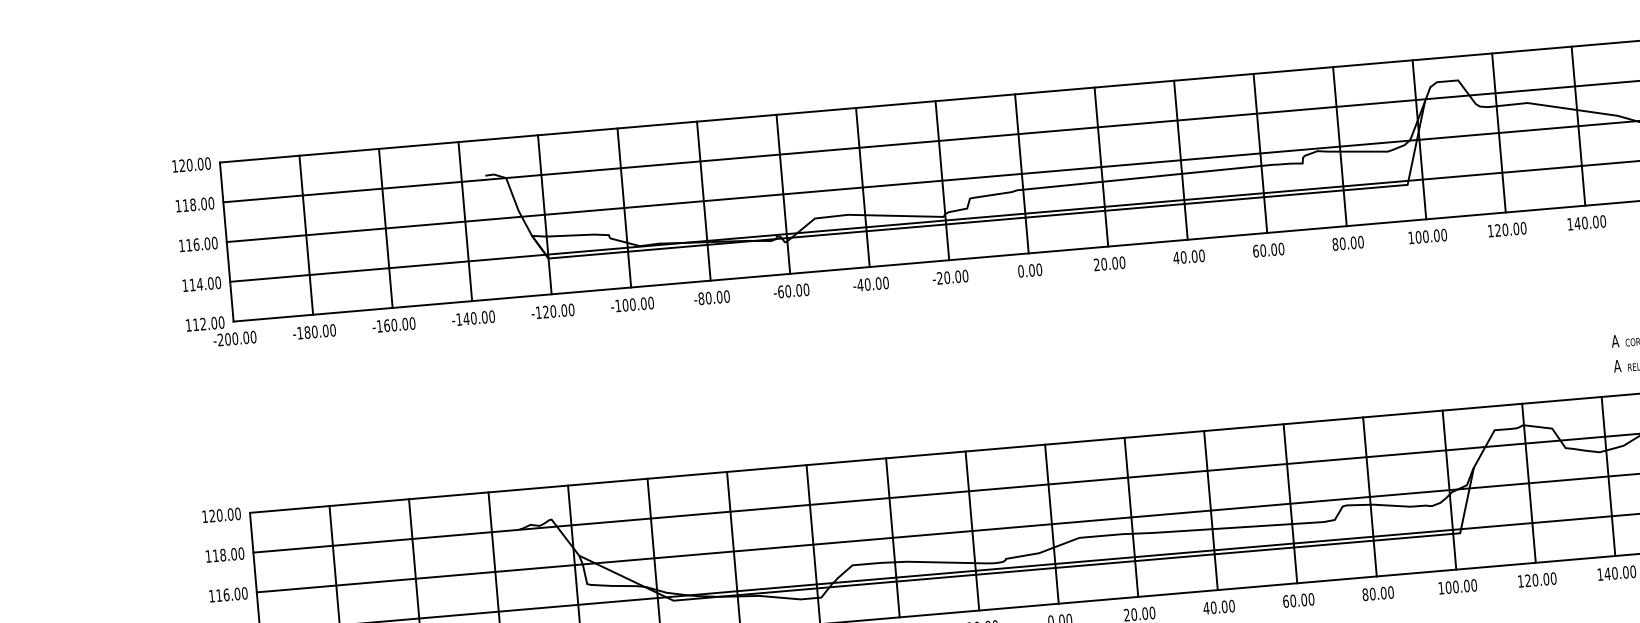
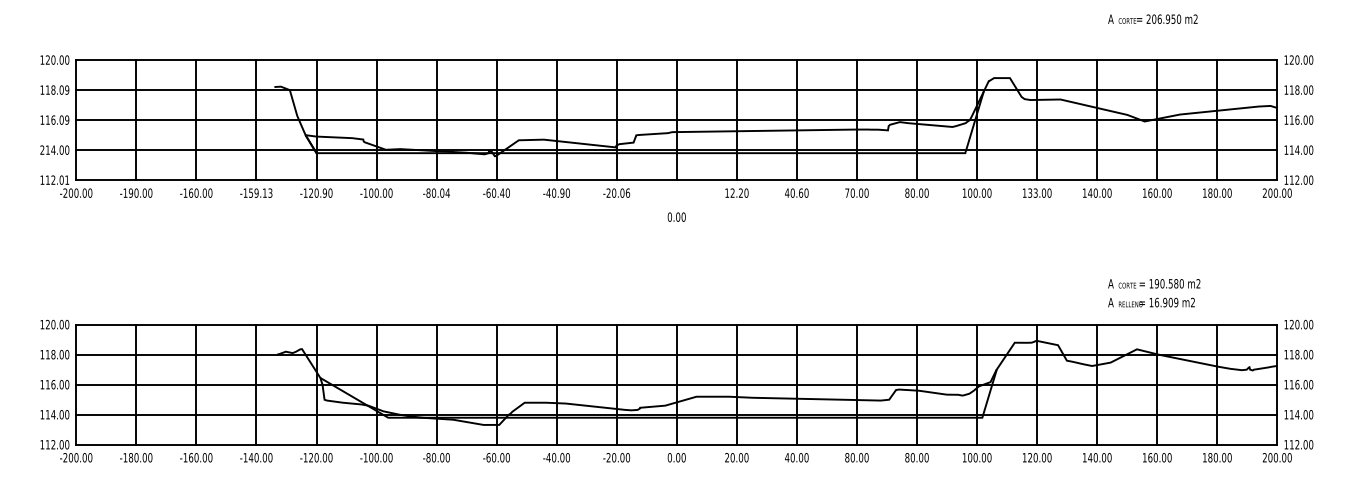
text: (211, 203) -> (67, 90), 118.00 -> 118.09
text: (1501, 229) -> (1032, 192), 120.00 -> 133.00
text: (215, 243) -> (67, 120), 116.00 -> 116.09
text: (1256, 250) -> (847, 192), 60.00 -> 70.00
text: (1195, 255) -> (801, 192), 40.00 -> 40.60
text: (1106, 263) -> (734, 192), 20.00 -> 12.20
text: (1029, 269) -> (676, 216), moved
text: (966, 275) -> (628, 192), -20.00 -> -20.06
text: (878, 282) -> (562, 192), -40.00 -> -40.90
text: (185, 284) -> (42, 149), 114.00 -> 214.00
text: (799, 289) -> (502, 192), -60.00 -> -60.40
text: (726, 295) -> (447, 192), -80.00 -> -80.04
text: (563, 311) -> (324, 193), -120.00 -> -120.90
text: (478, 316) -> (260, 192), -140.00 -> -159.13
text: (221, 321) -> (67, 179), 112.00 -> 112.01
text: (306, 333) -> (130, 193), -180.00 -> -190.00
text: (1286, 601) -> (847, 457), 60.00 -> 80.00

